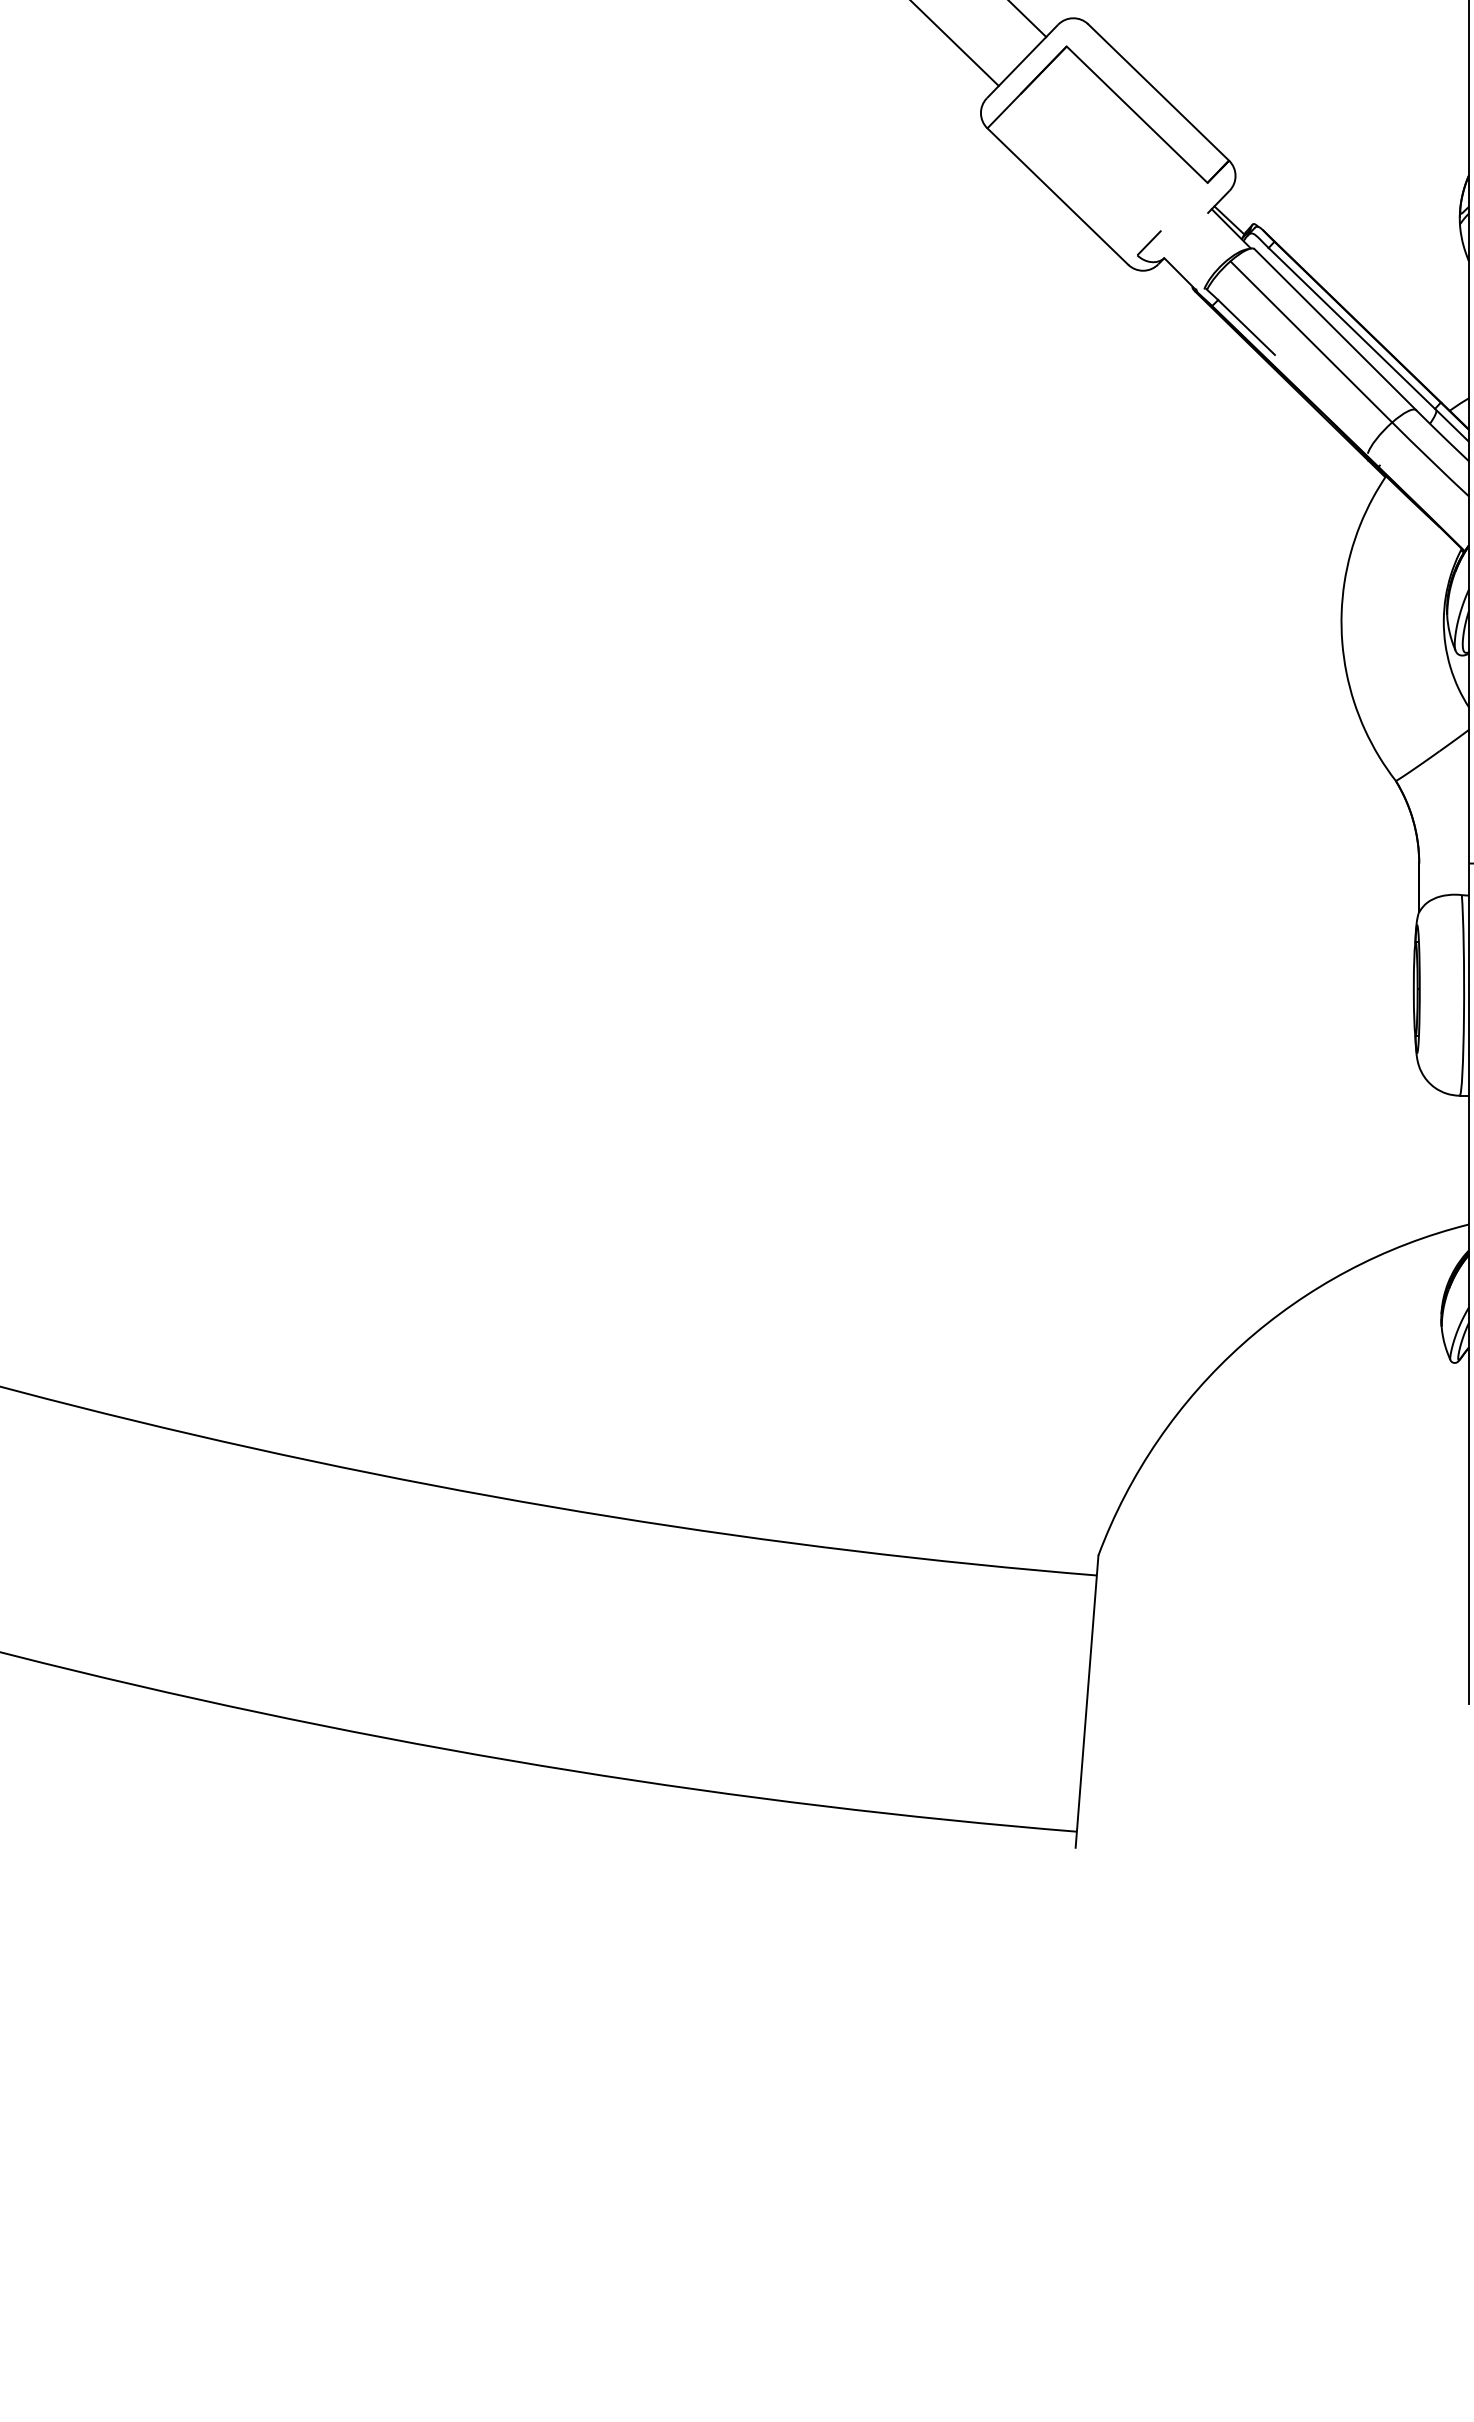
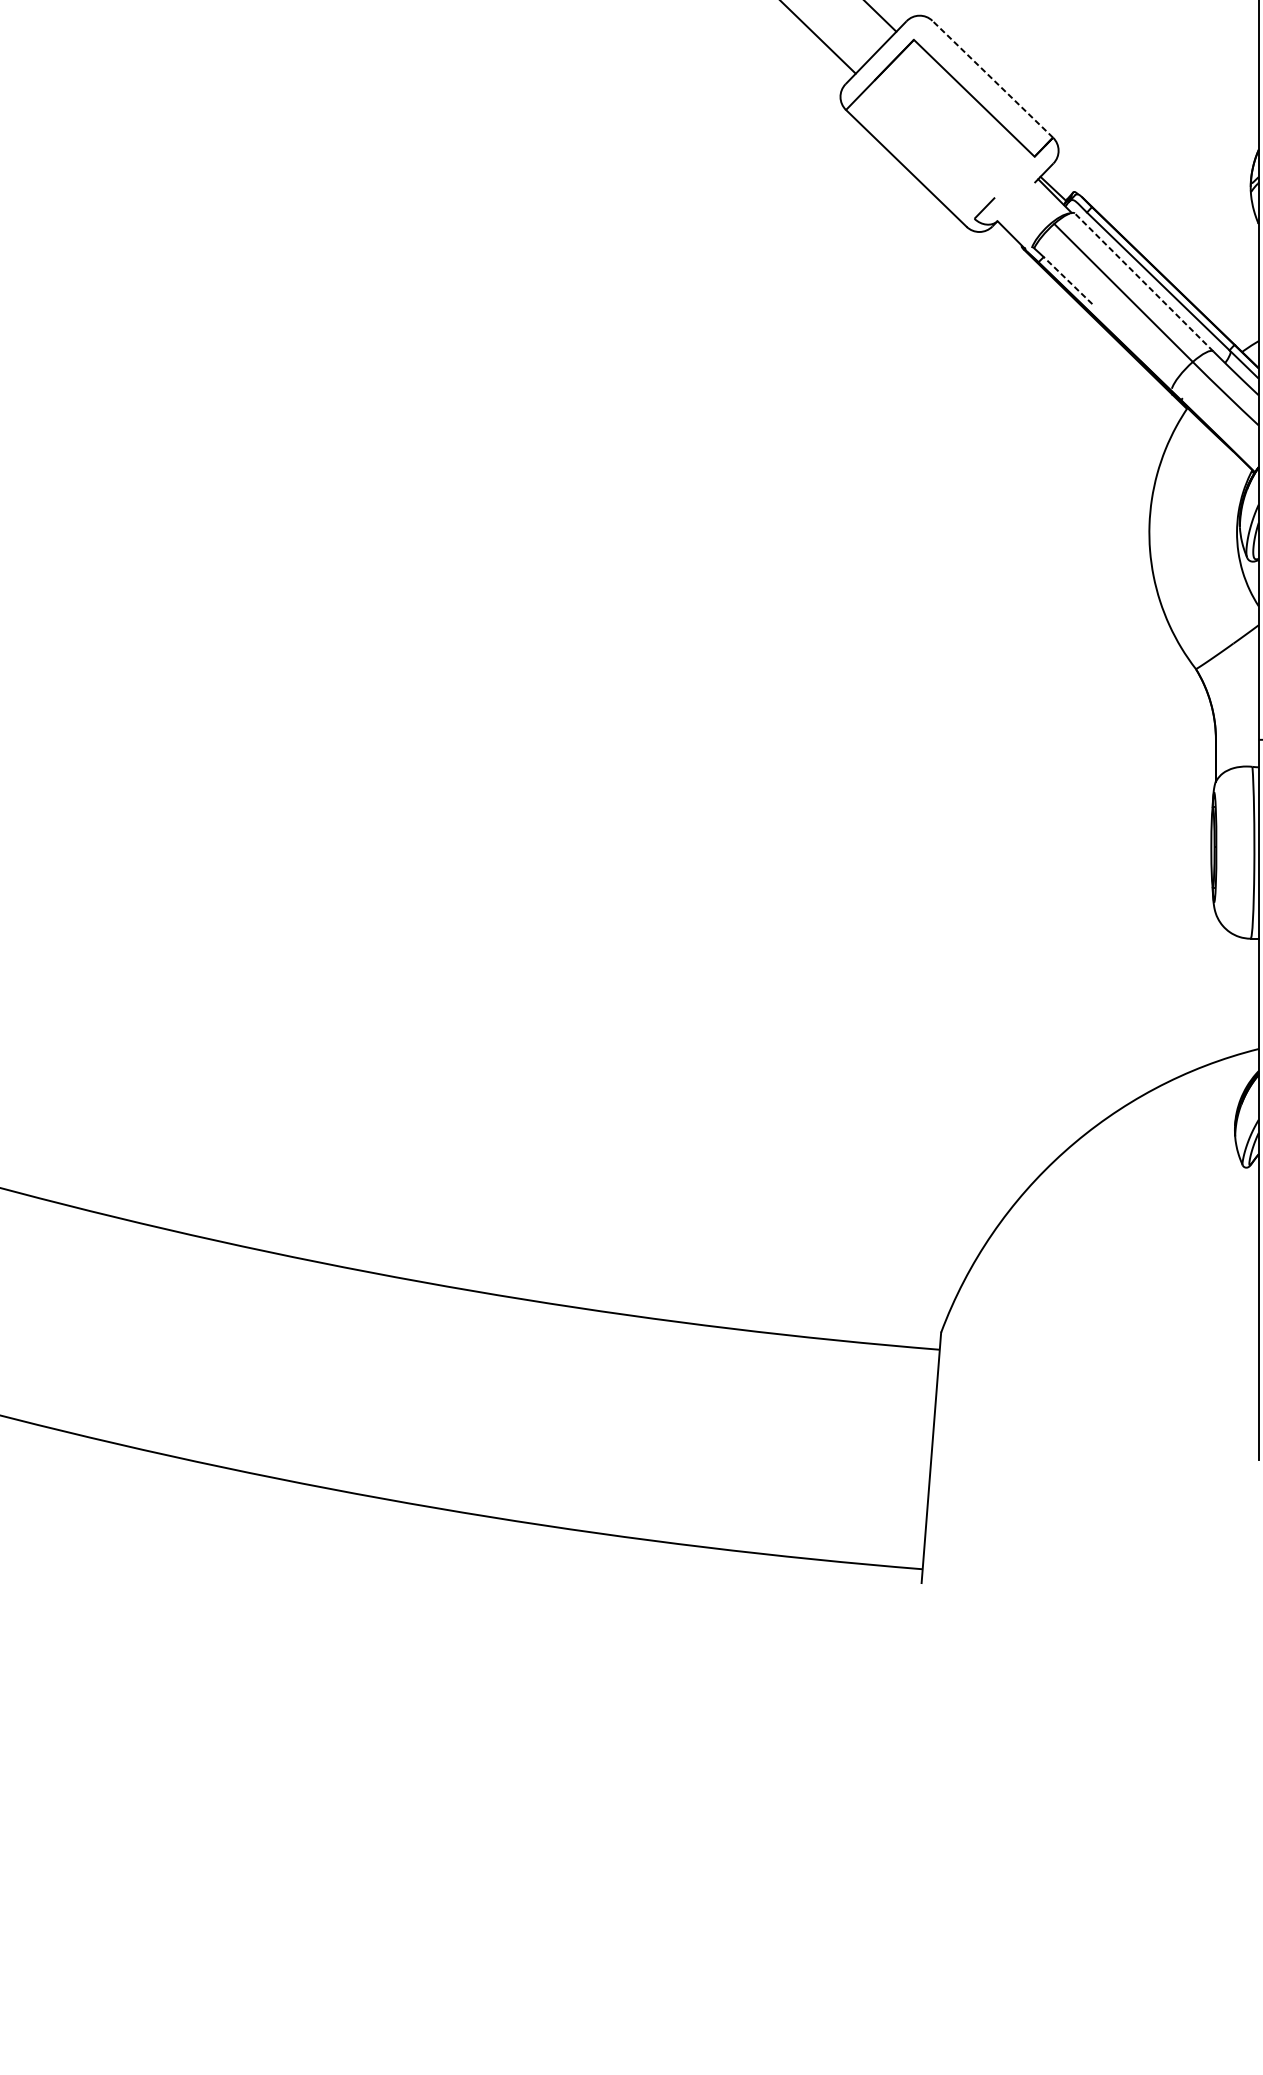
line: (1158, 92) -> (992, 79), solid -> dashed
line: (1246, 327) -> (1067, 280), solid -> dashed
line: (1335, 329) -> (1144, 282), solid -> dashed

